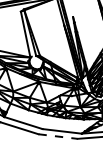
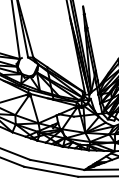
line: (58, 136) -> (51, 171), dashed -> solid

